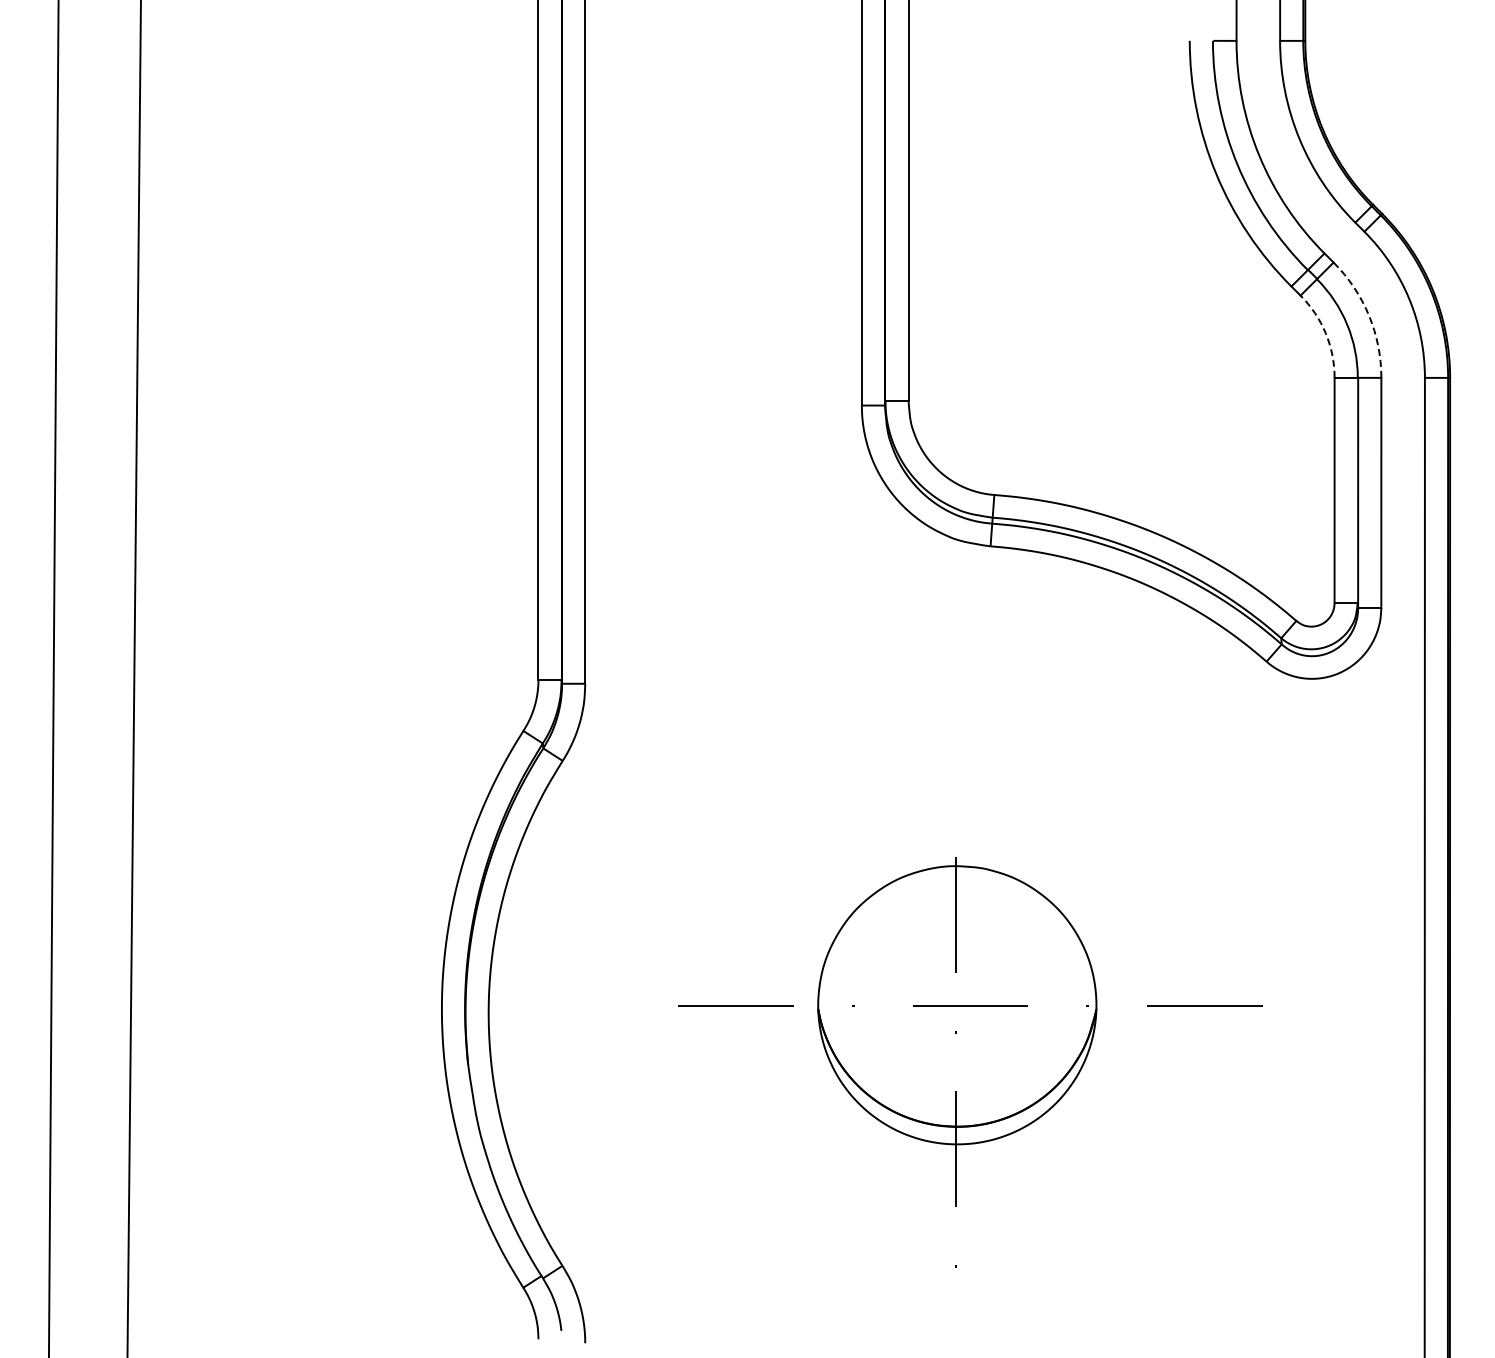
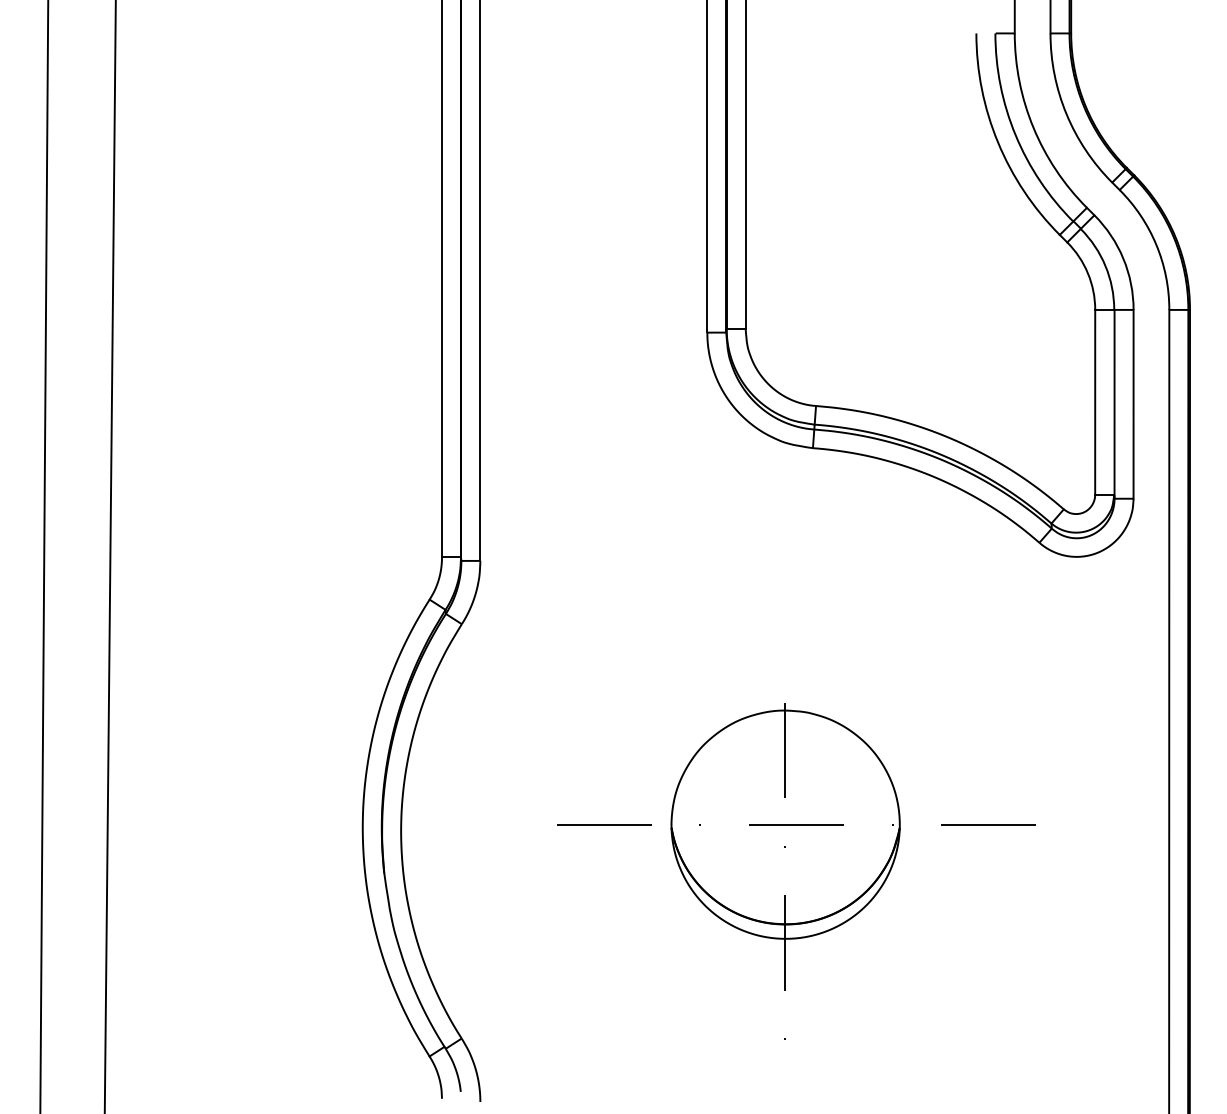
arc: (1368, 315) -> (1123, 258), dashed -> solid
arc: (1325, 333) -> (1087, 273), dashed -> solid

